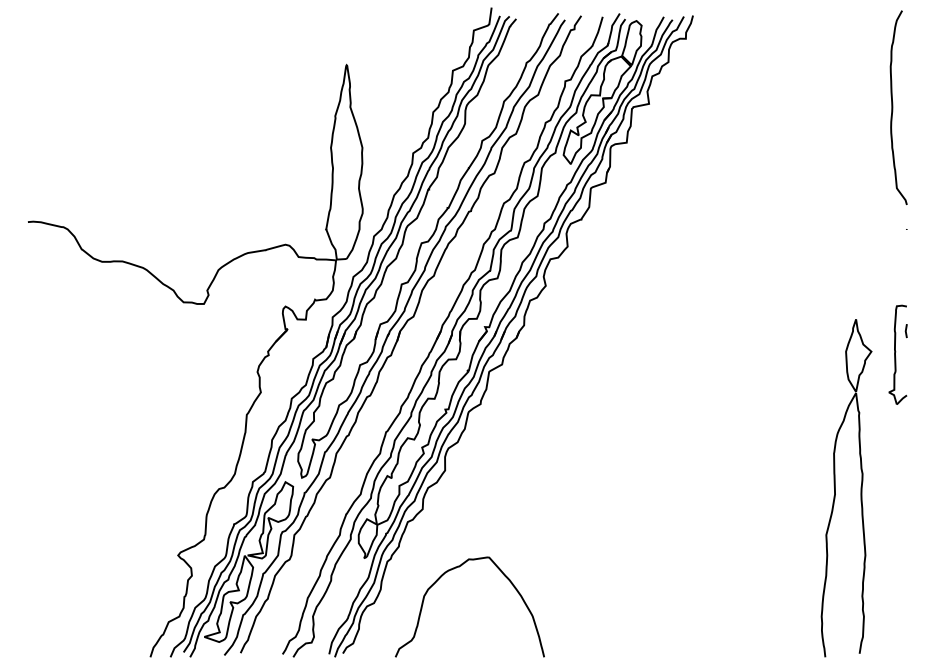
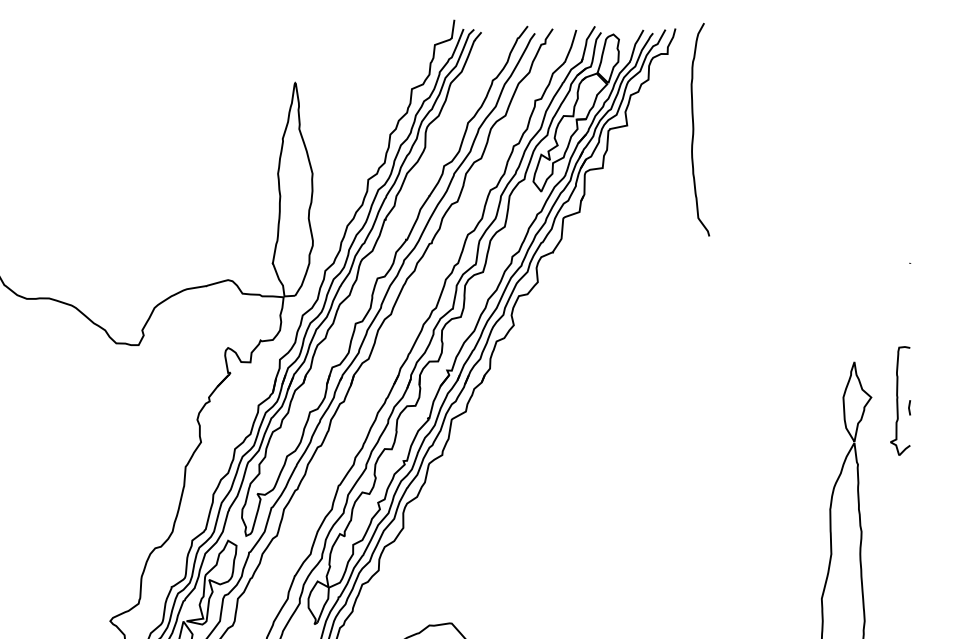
curve: (893, 107) -> (694, 129), moved
line: (905, 331) -> (908, 408), moved

